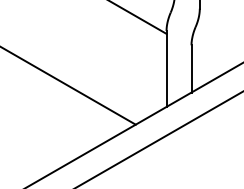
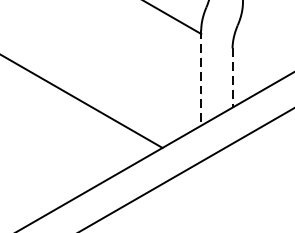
line: (166, 68) -> (201, 77), solid -> dashed
line: (191, 68) -> (232, 77), solid -> dashed

